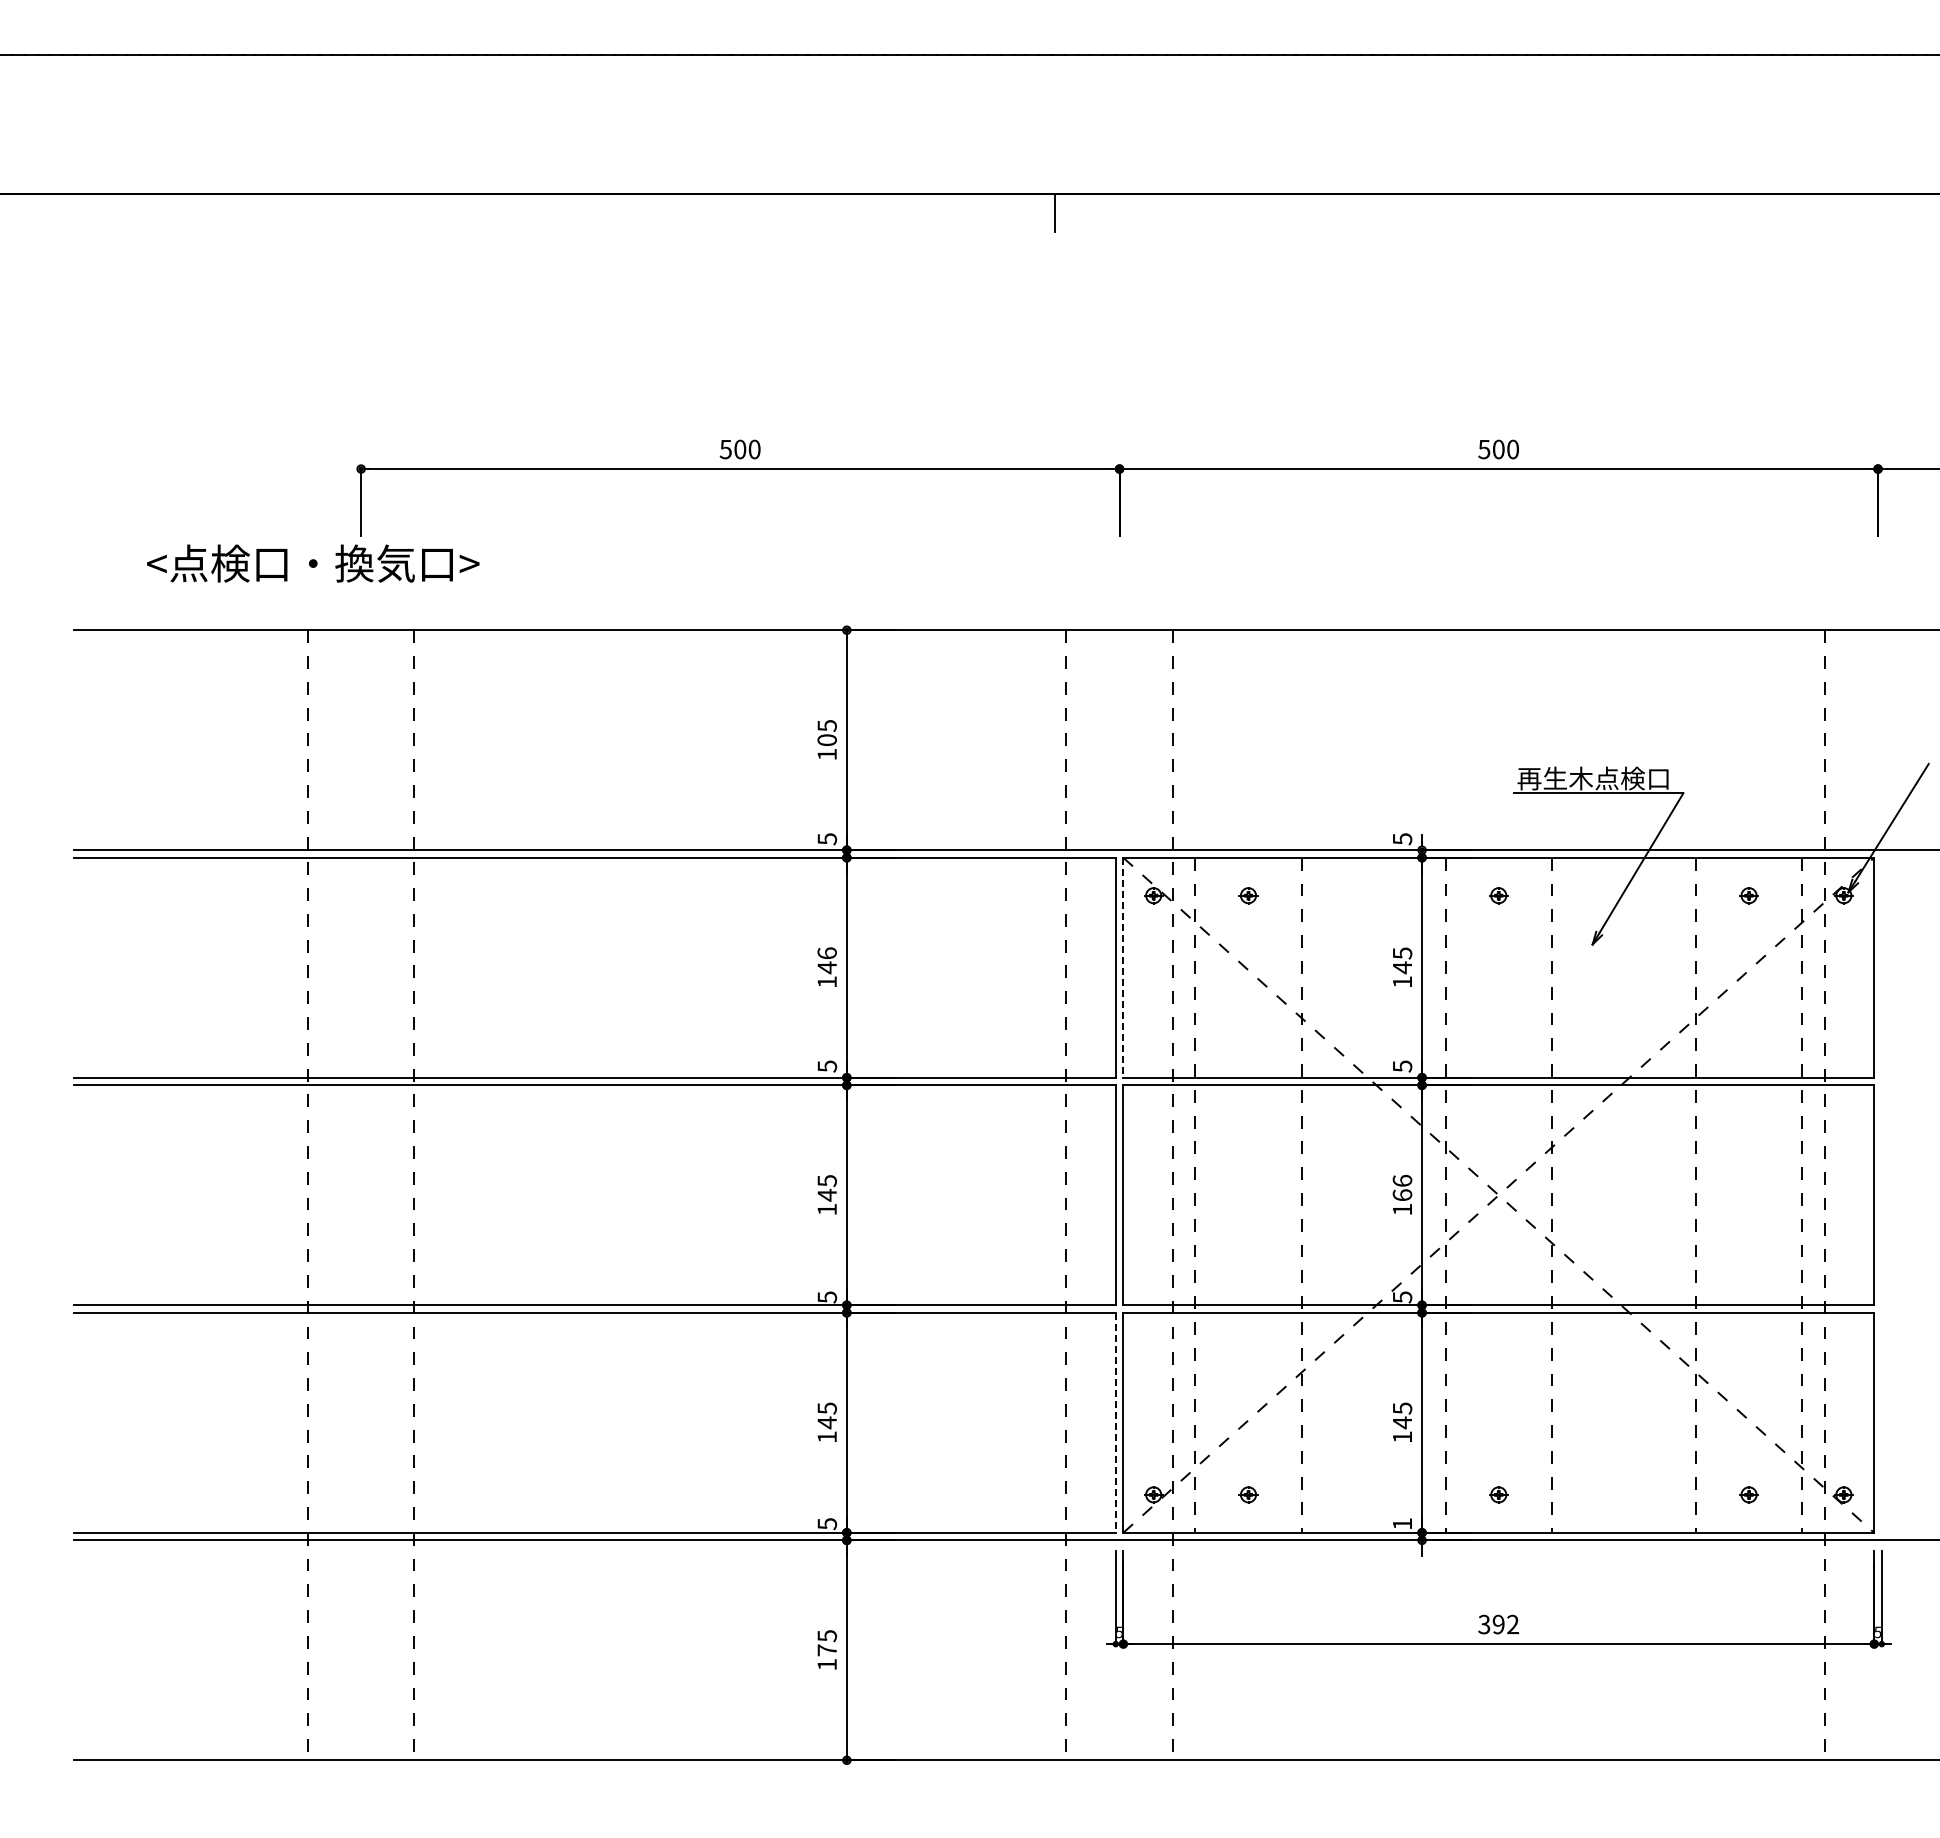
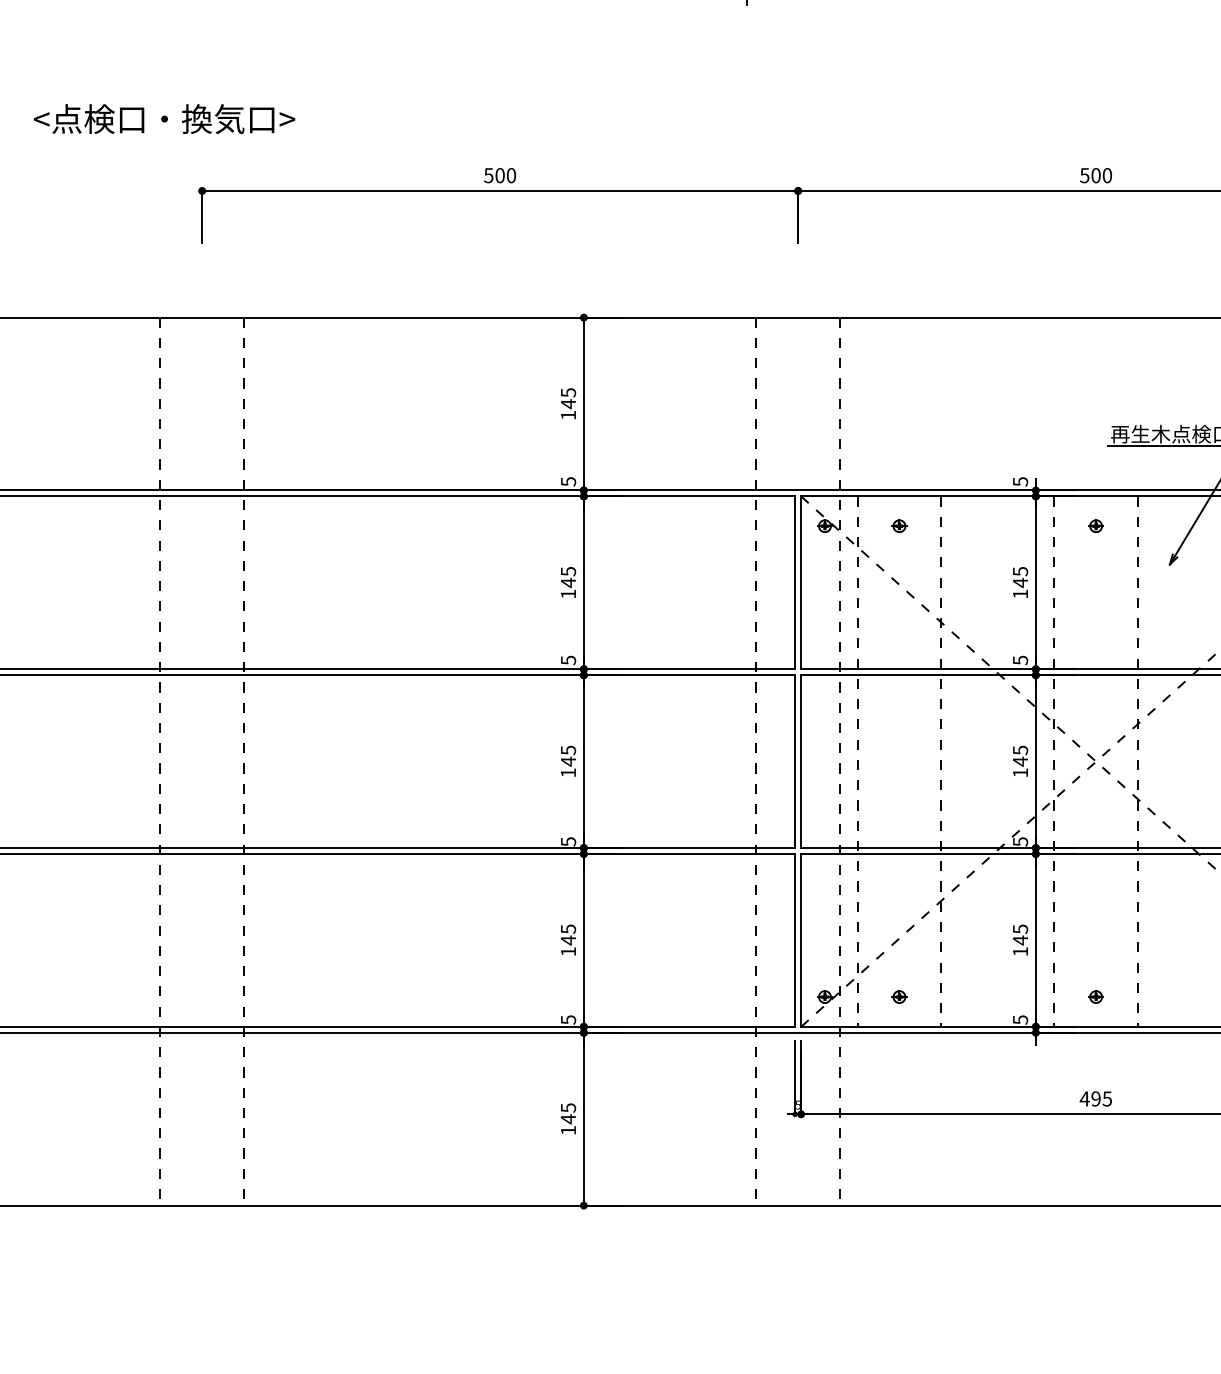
text: (313, 563) -> (164, 119), moved
text: (826, 739) -> (567, 403), 105 -> 145
text: (826, 953) -> (567, 571), 146 -> 145
line: (1123, 967) -> (801, 582), dashed -> solid
text: (1402, 1187) -> (1020, 755), 166 -> 145
line: (1115, 1422) -> (794, 940), dashed -> solid
text: (1402, 1524) -> (1020, 1020), 1 -> 5
text: (1497, 1624) -> (1095, 1098), 392 -> 495
text: (826, 1650) -> (567, 1119), 175 -> 145

